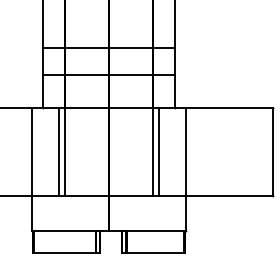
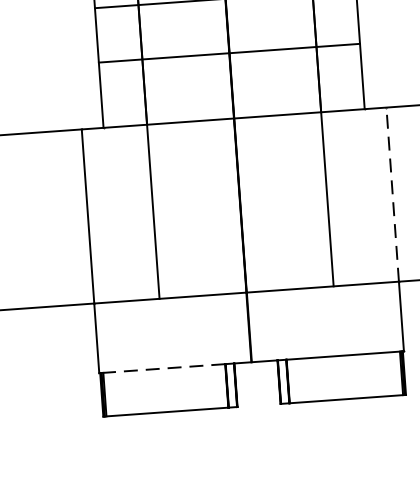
line: (58, 151) -> (139, 211), removed
line: (159, 151) -> (340, 197), removed
line: (185, 152) -> (392, 195), solid -> dashed
line: (63, 230) -> (161, 367), solid -> dashed

